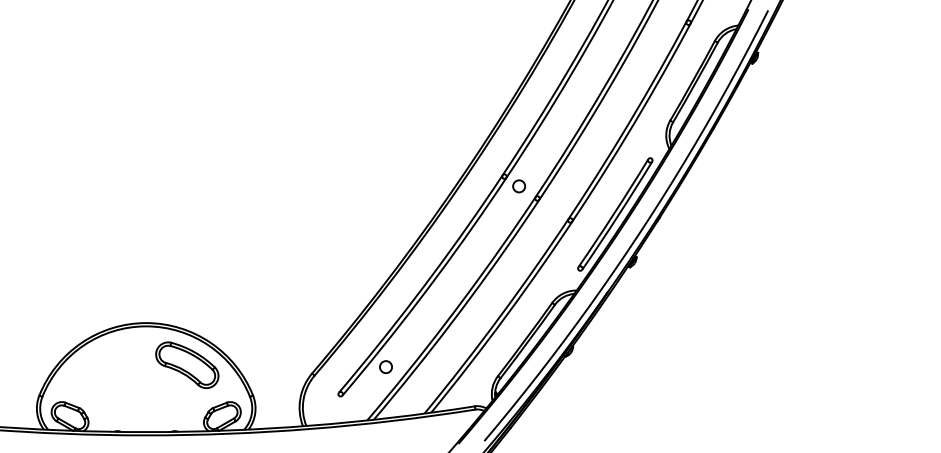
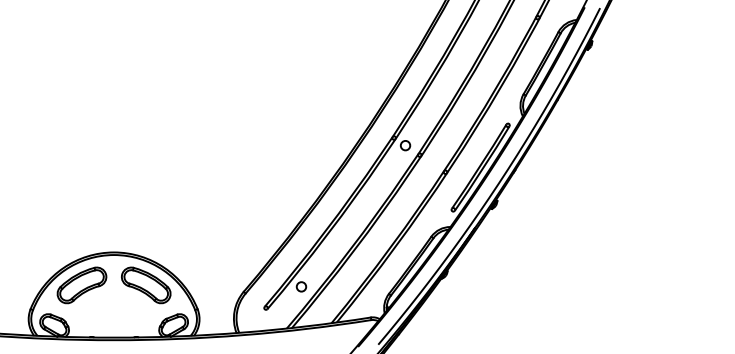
part: (105, 364) -> (82, 284), added

